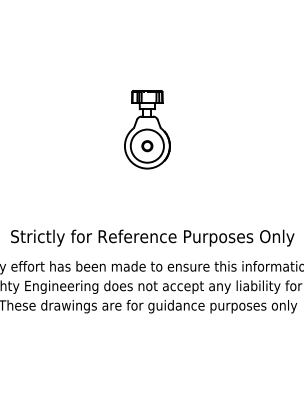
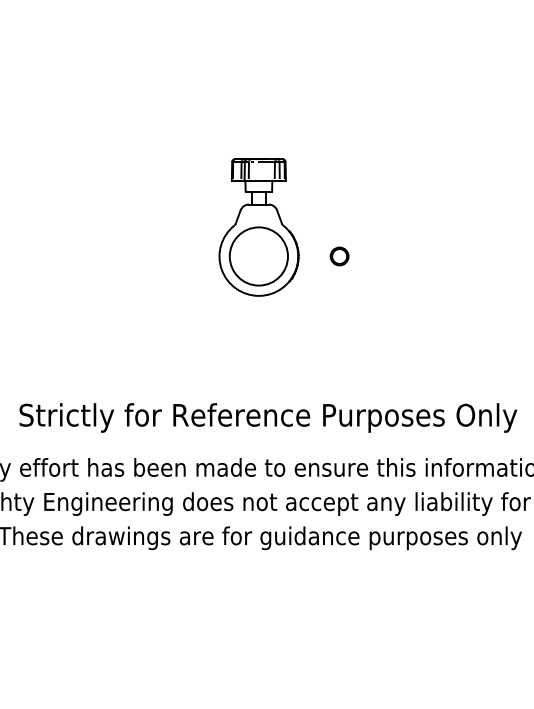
part: (147, 146) -> (339, 257), moved

